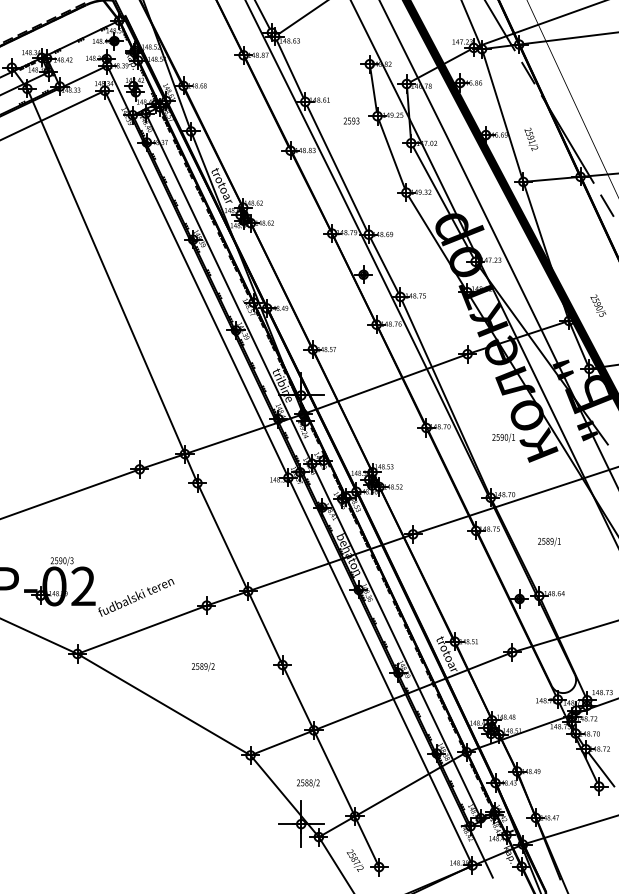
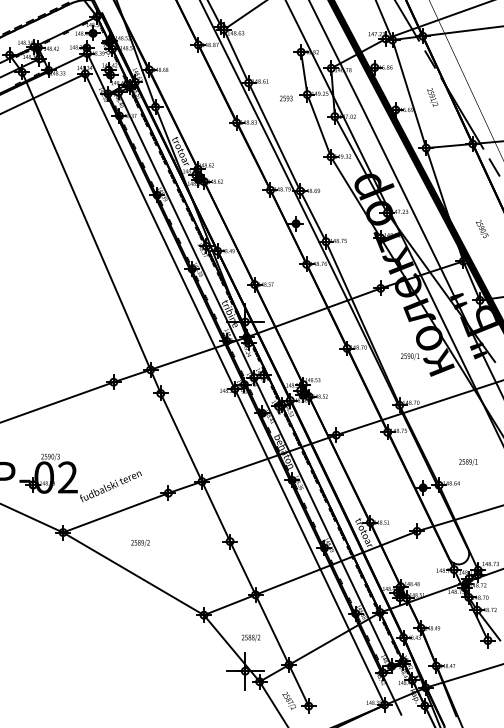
text: (531, 139) -> (432, 97), moved
text: (598, 305) -> (482, 228), moved
text: (549, 540) -> (468, 461), moved
text: (203, 666) -> (140, 542), moved

